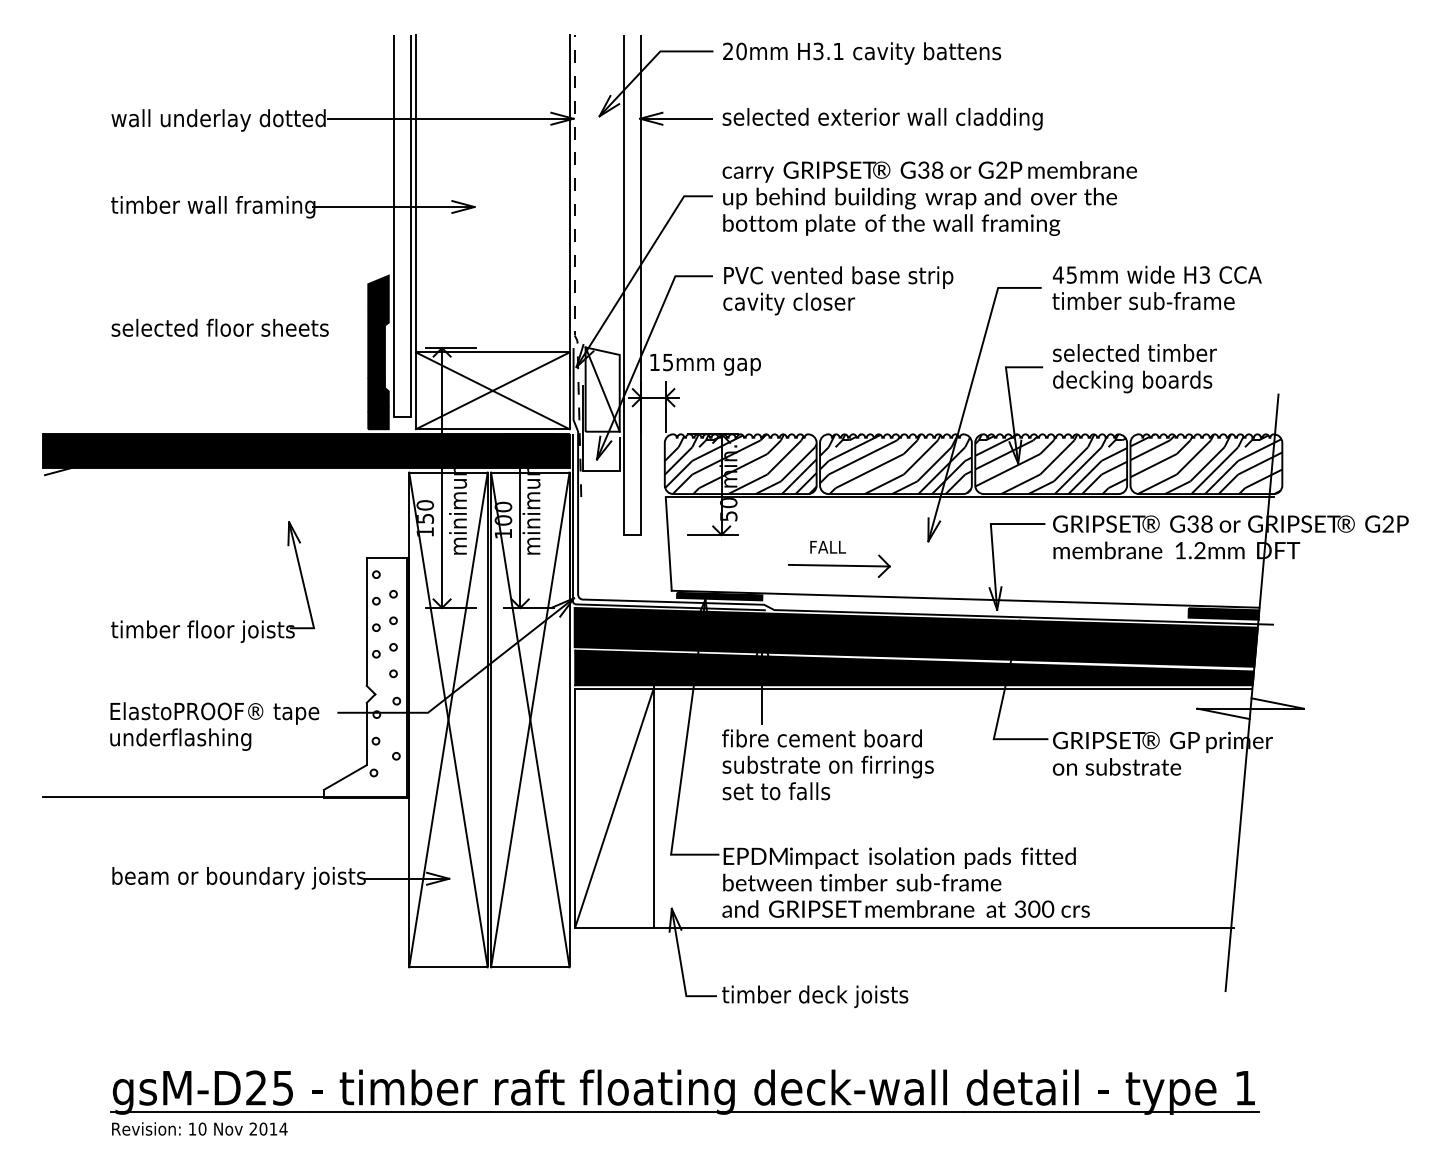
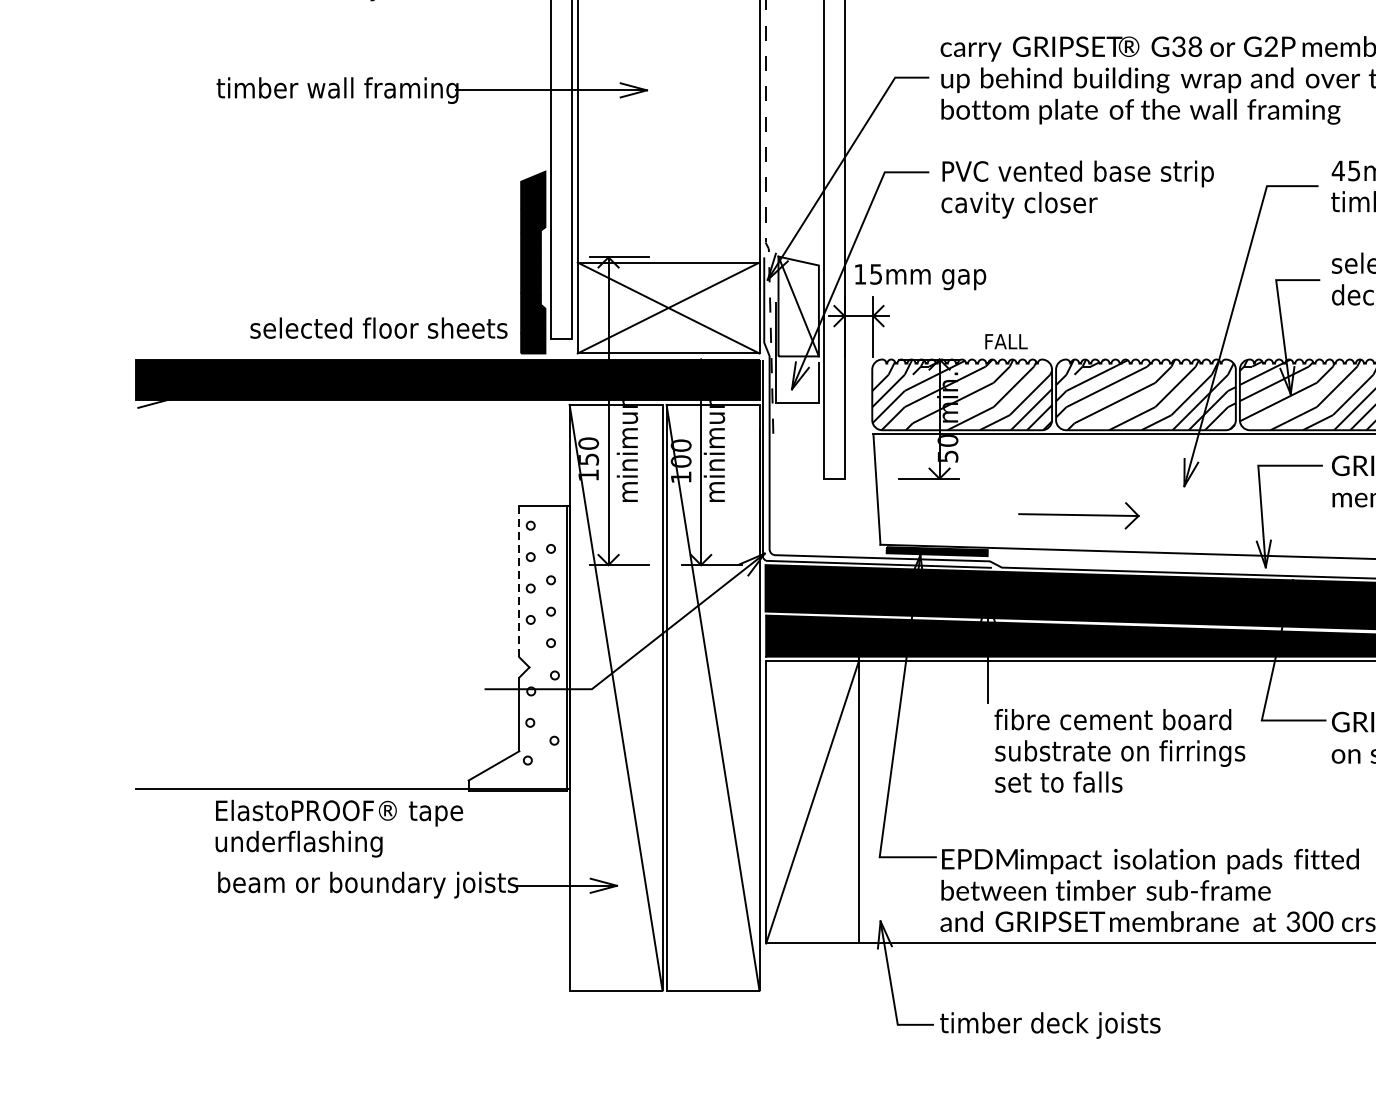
text: (219, 327) -> (378, 327), moved
text: (827, 547) -> (1005, 341), moved
part: (197, 620) -> (318, 579), removed
line: (366, 621) -> (519, 581), solid -> dashed
line: (448, 719) -> (616, 697), removed
line: (530, 719) -> (713, 697), removed
text: (214, 726) -> (339, 828), moved
text: (827, 764) -> (1119, 750), moved

